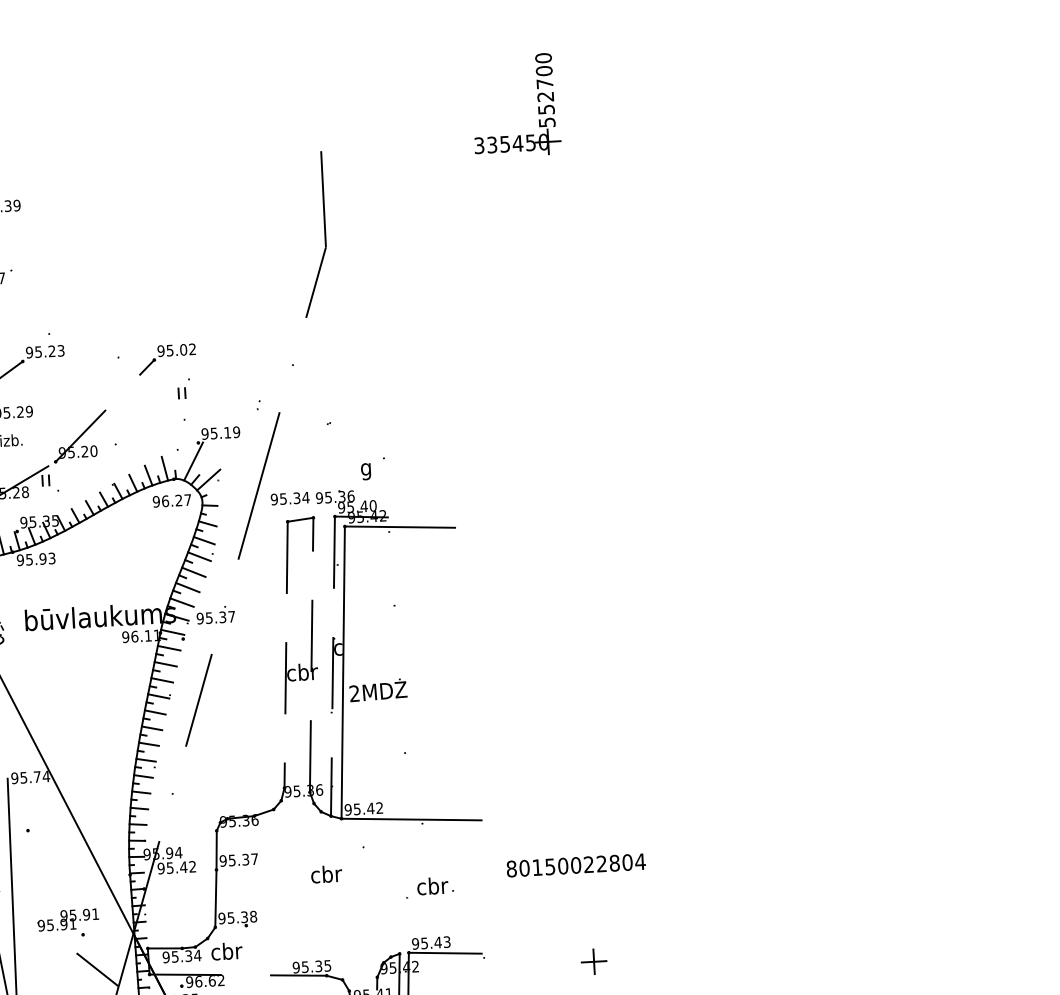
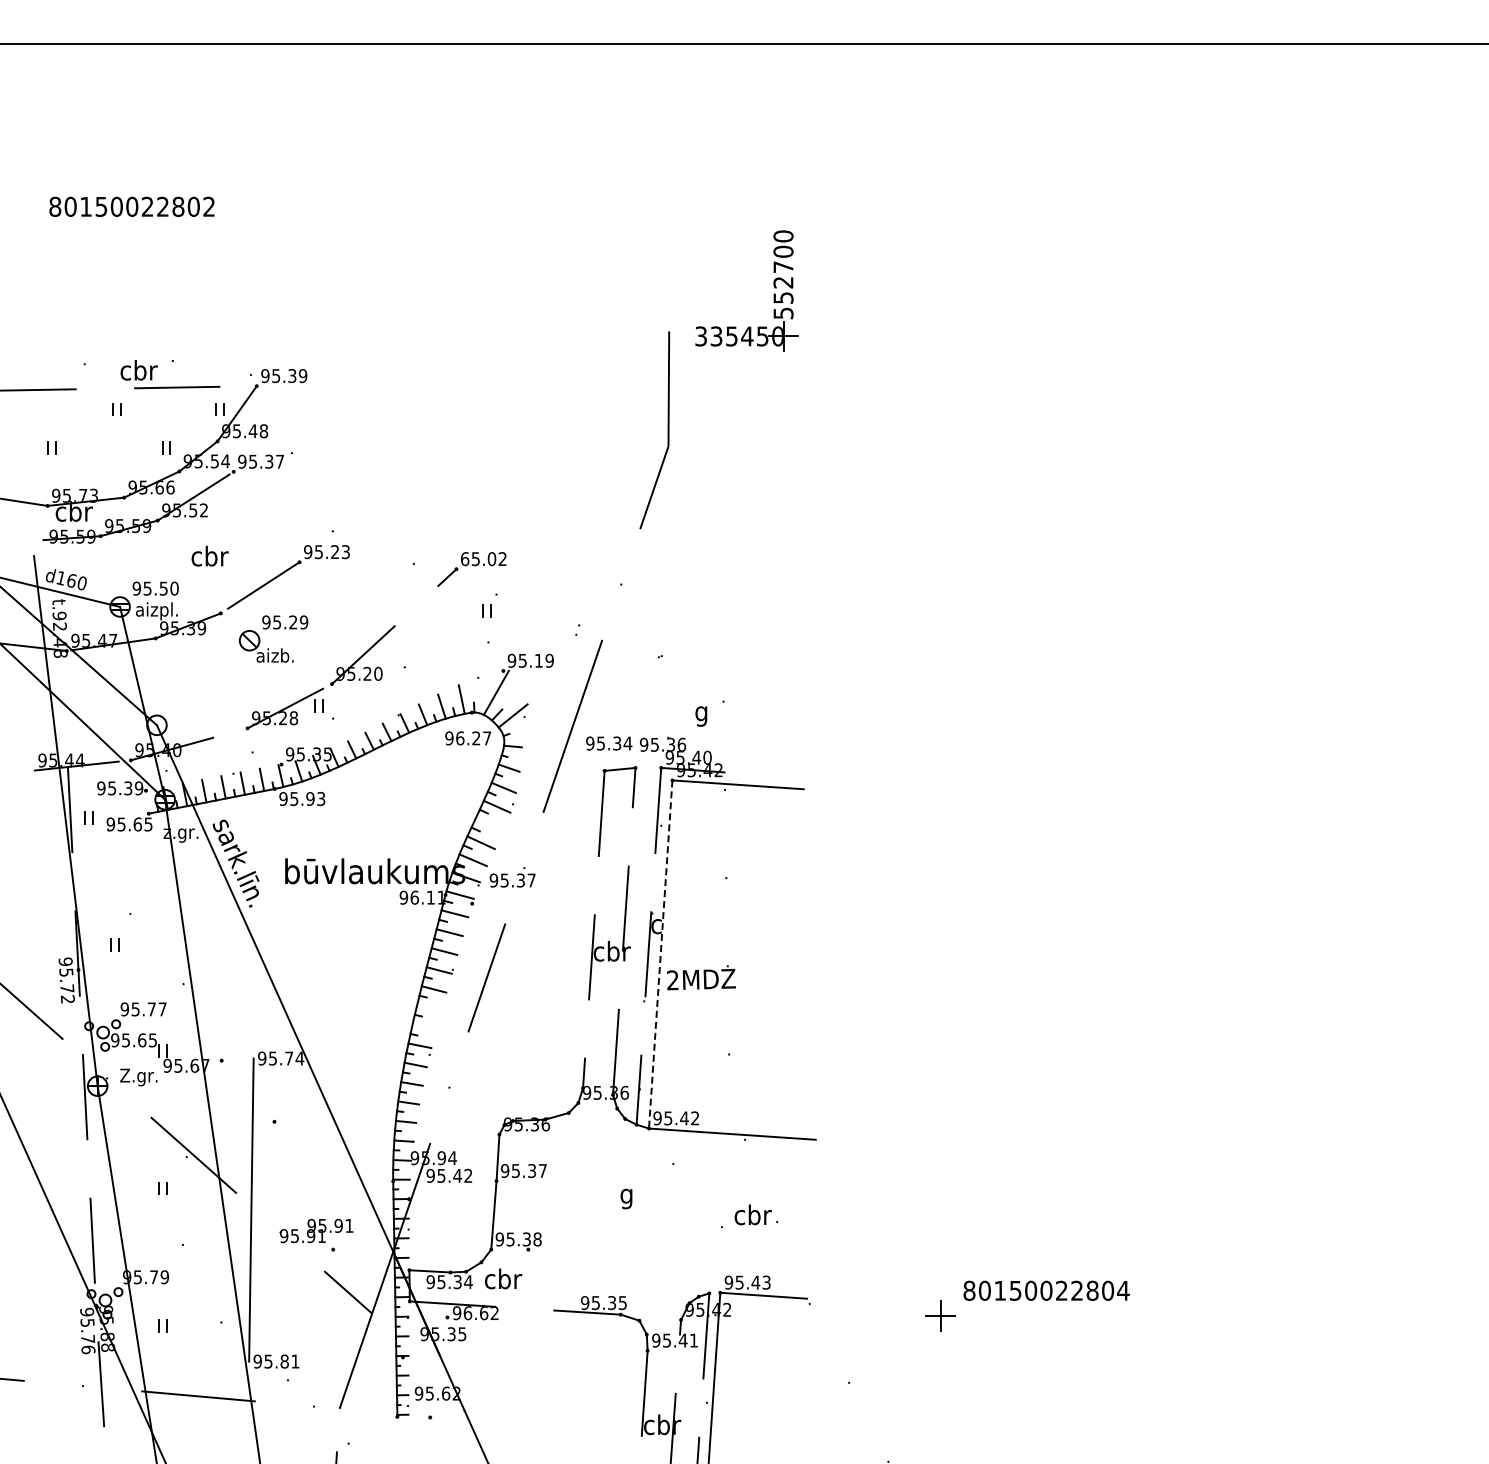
part: (537, 107) -> (773, 294), moved
text: (160, 351) -> (464, 559), 95.02 -> 65.02
line: (193, 571) -> (489, 824), removed
line: (343, 672) -> (660, 954), solid -> dashed
line: (152, 728) -> (429, 1008), removed
line: (149, 743) -> (424, 1026), removed
text: (576, 865) -> (1046, 1290), moved
text: (326, 876) -> (627, 1196), cbr -> g

